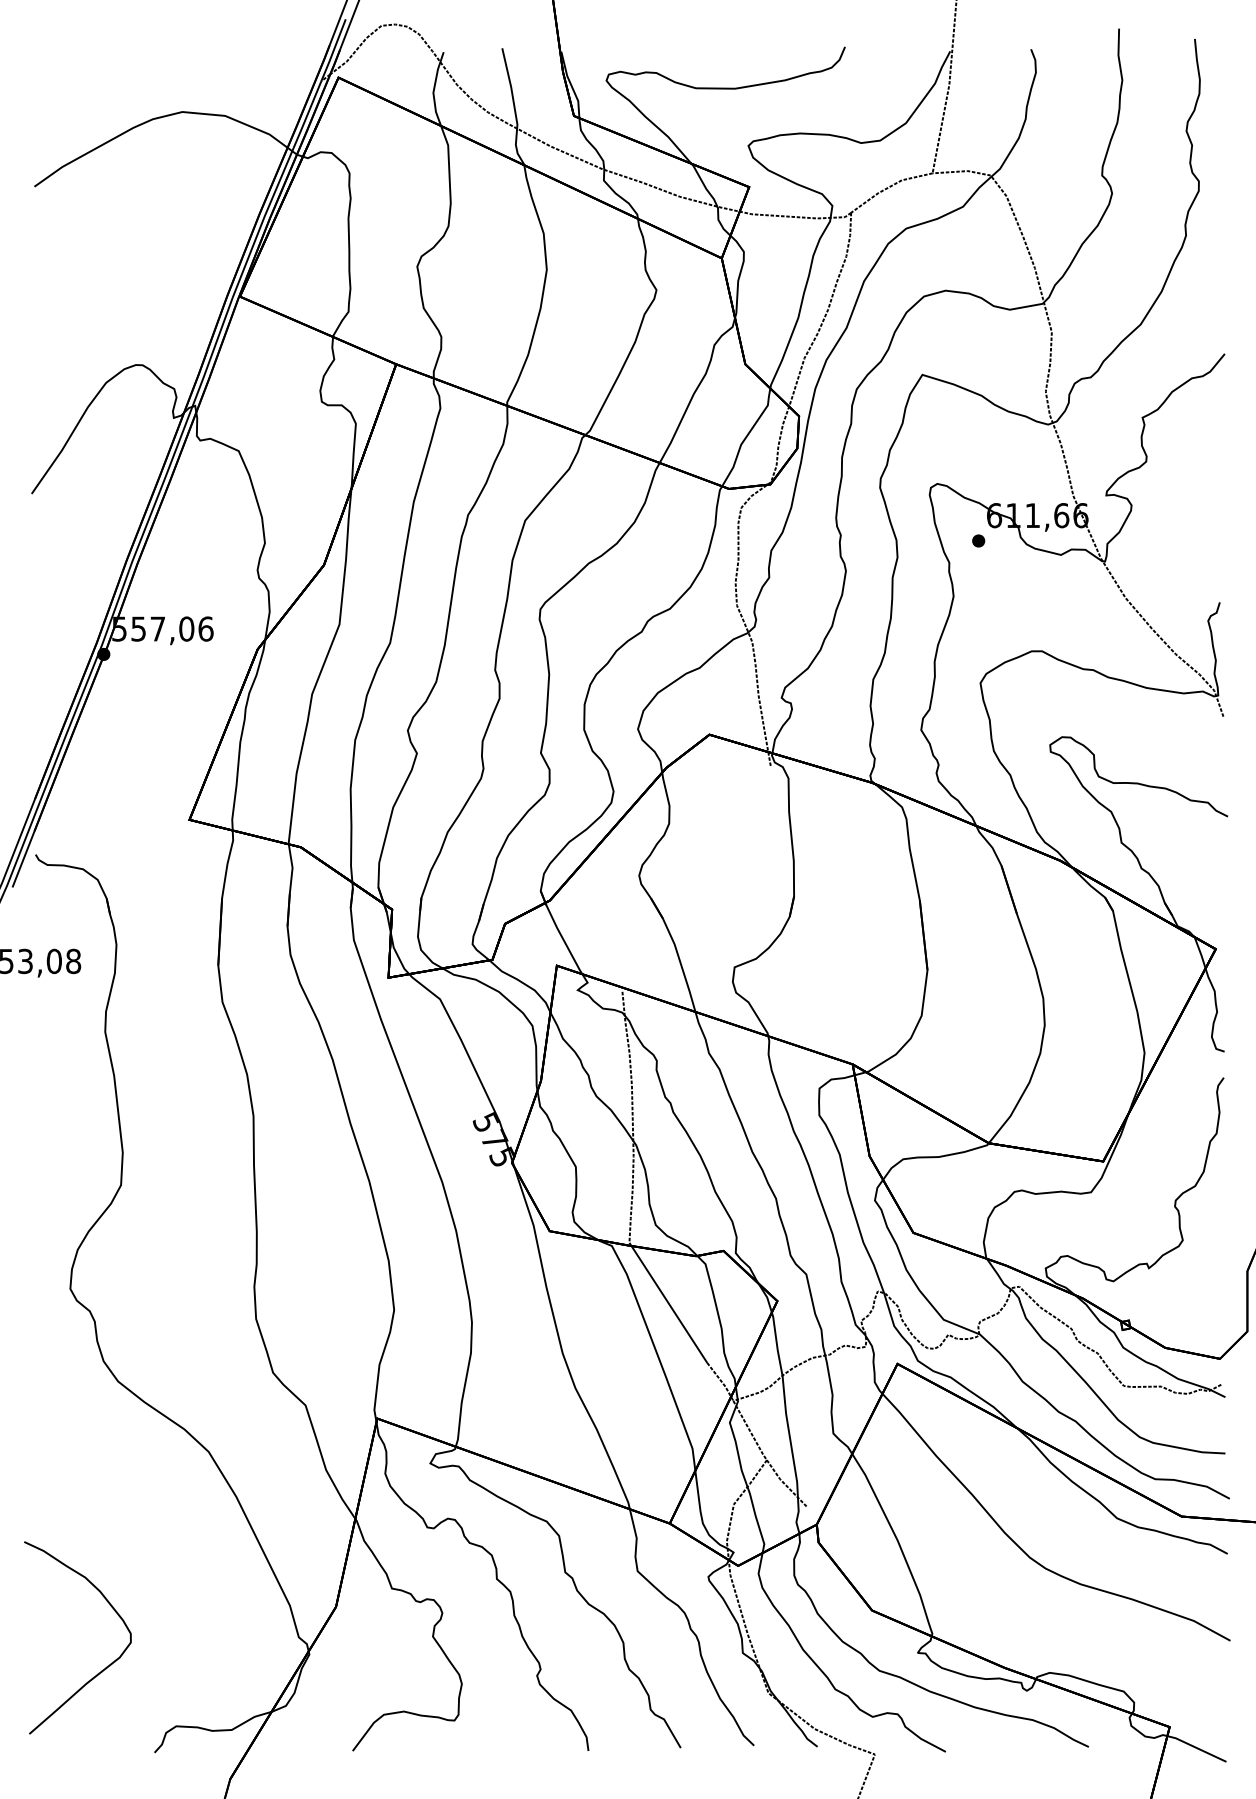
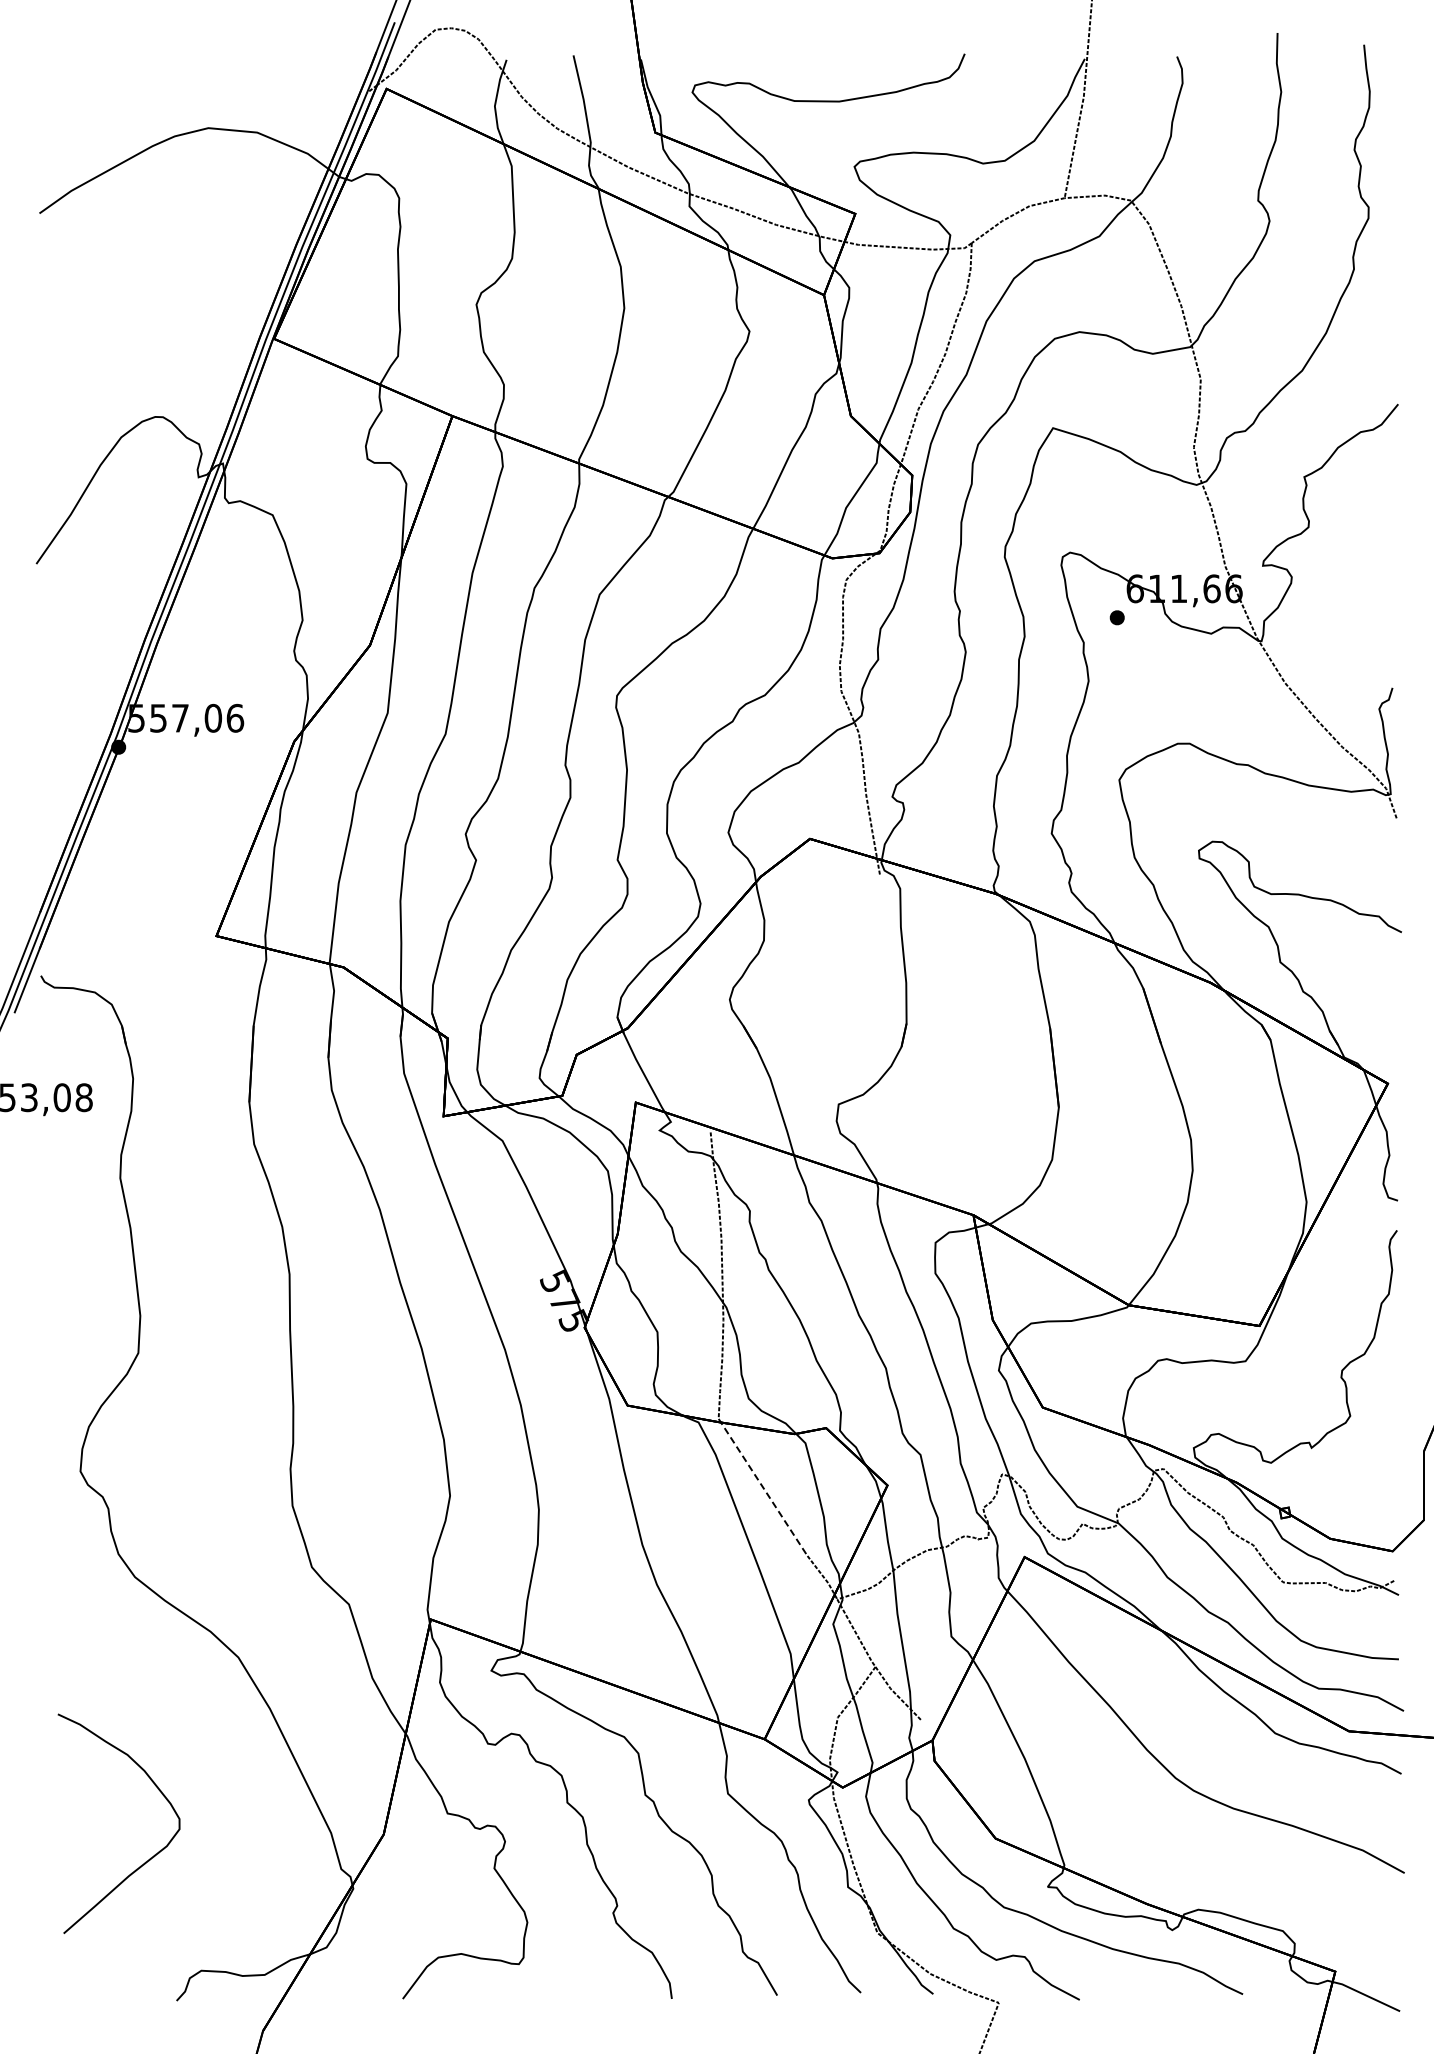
line: (668, 1302) -> (763, 1487), solid -> dashed
part: (101, 1670) -> (145, 1861), moved

